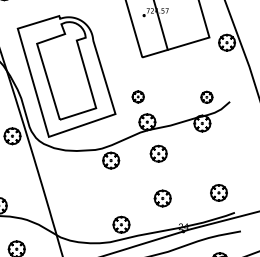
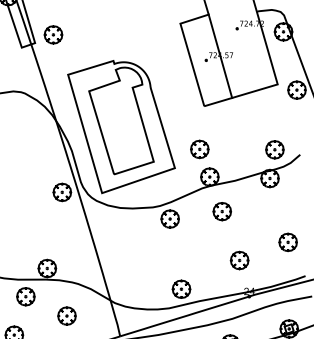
part: (137, 97) -> (199, 149), size x1.43
part: (206, 97) -> (274, 149), size x1.43
part: (218, 193) -> (287, 242), moved
part: (162, 198) -> (239, 260), moved

